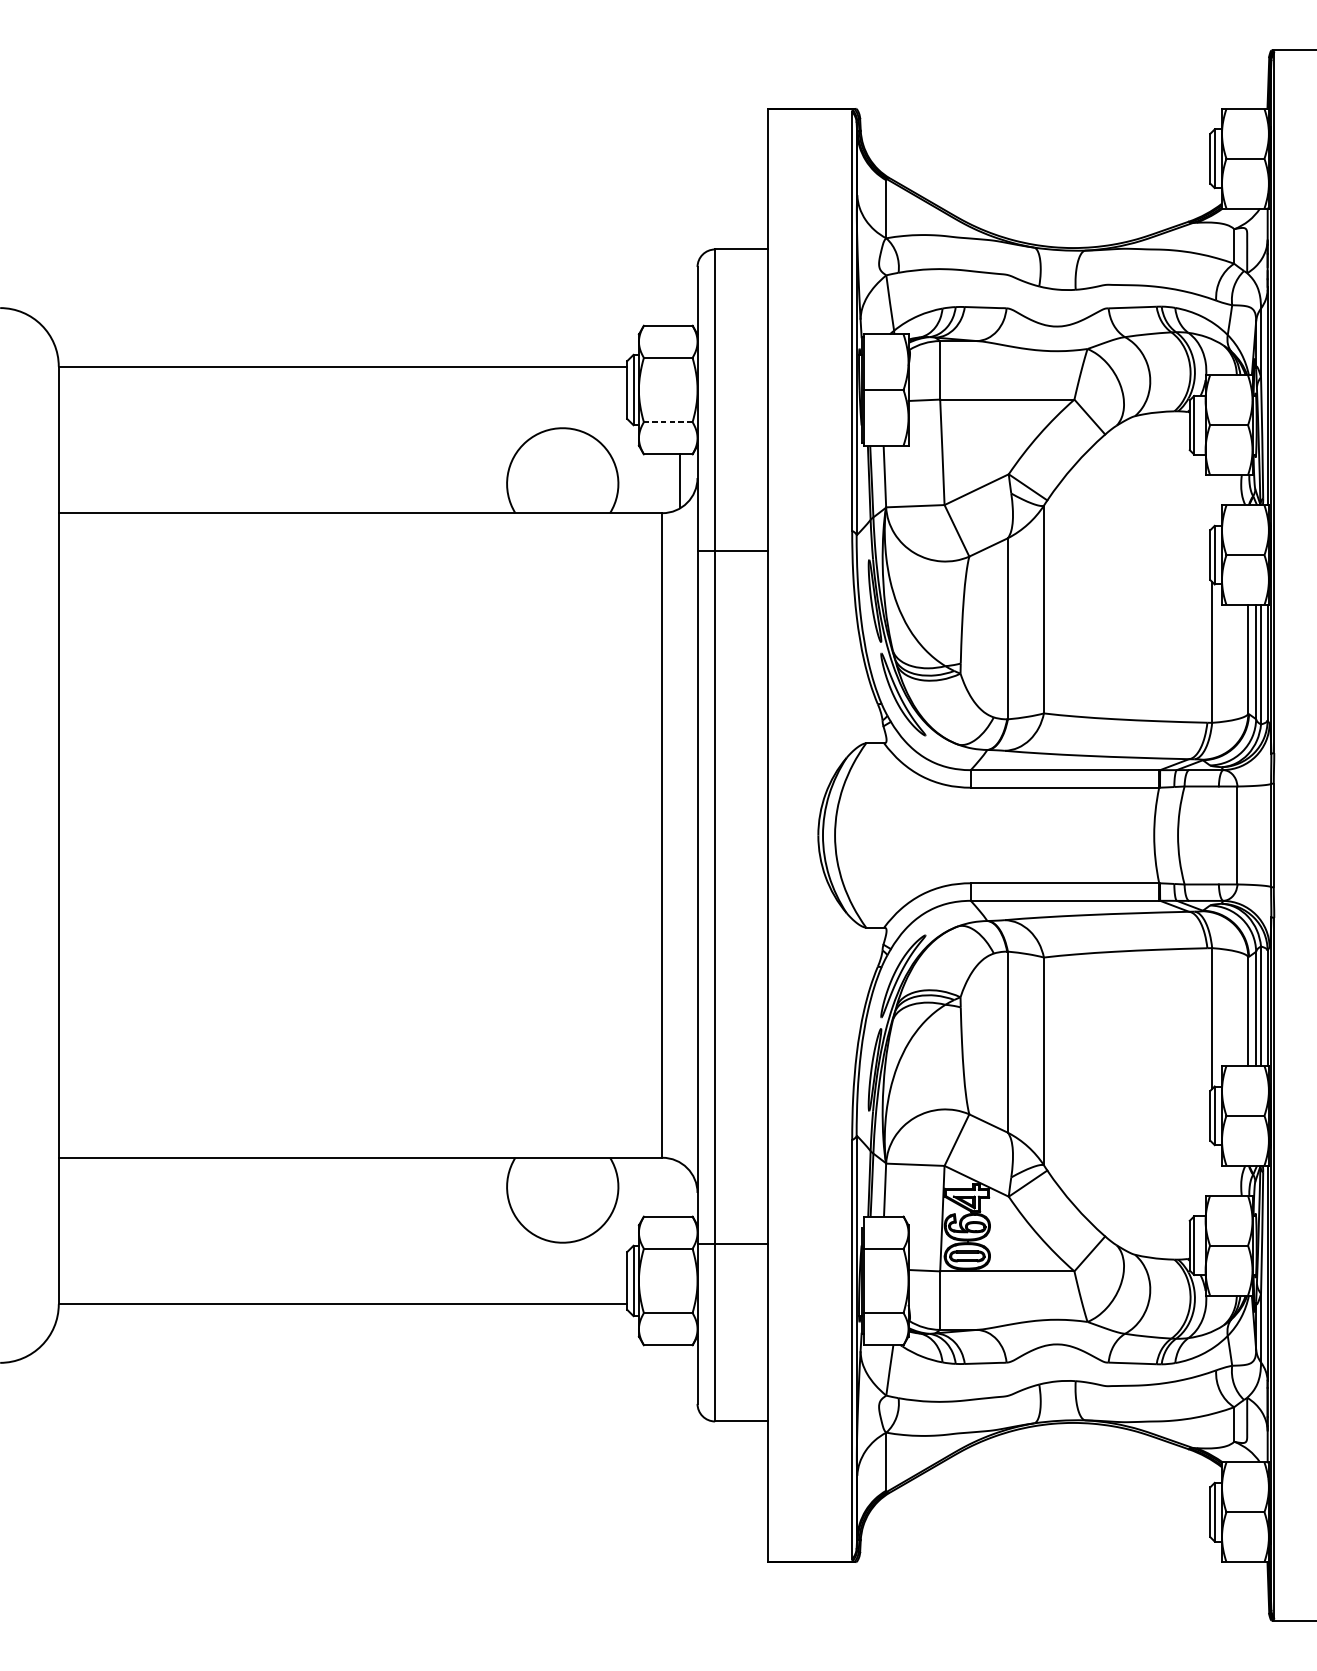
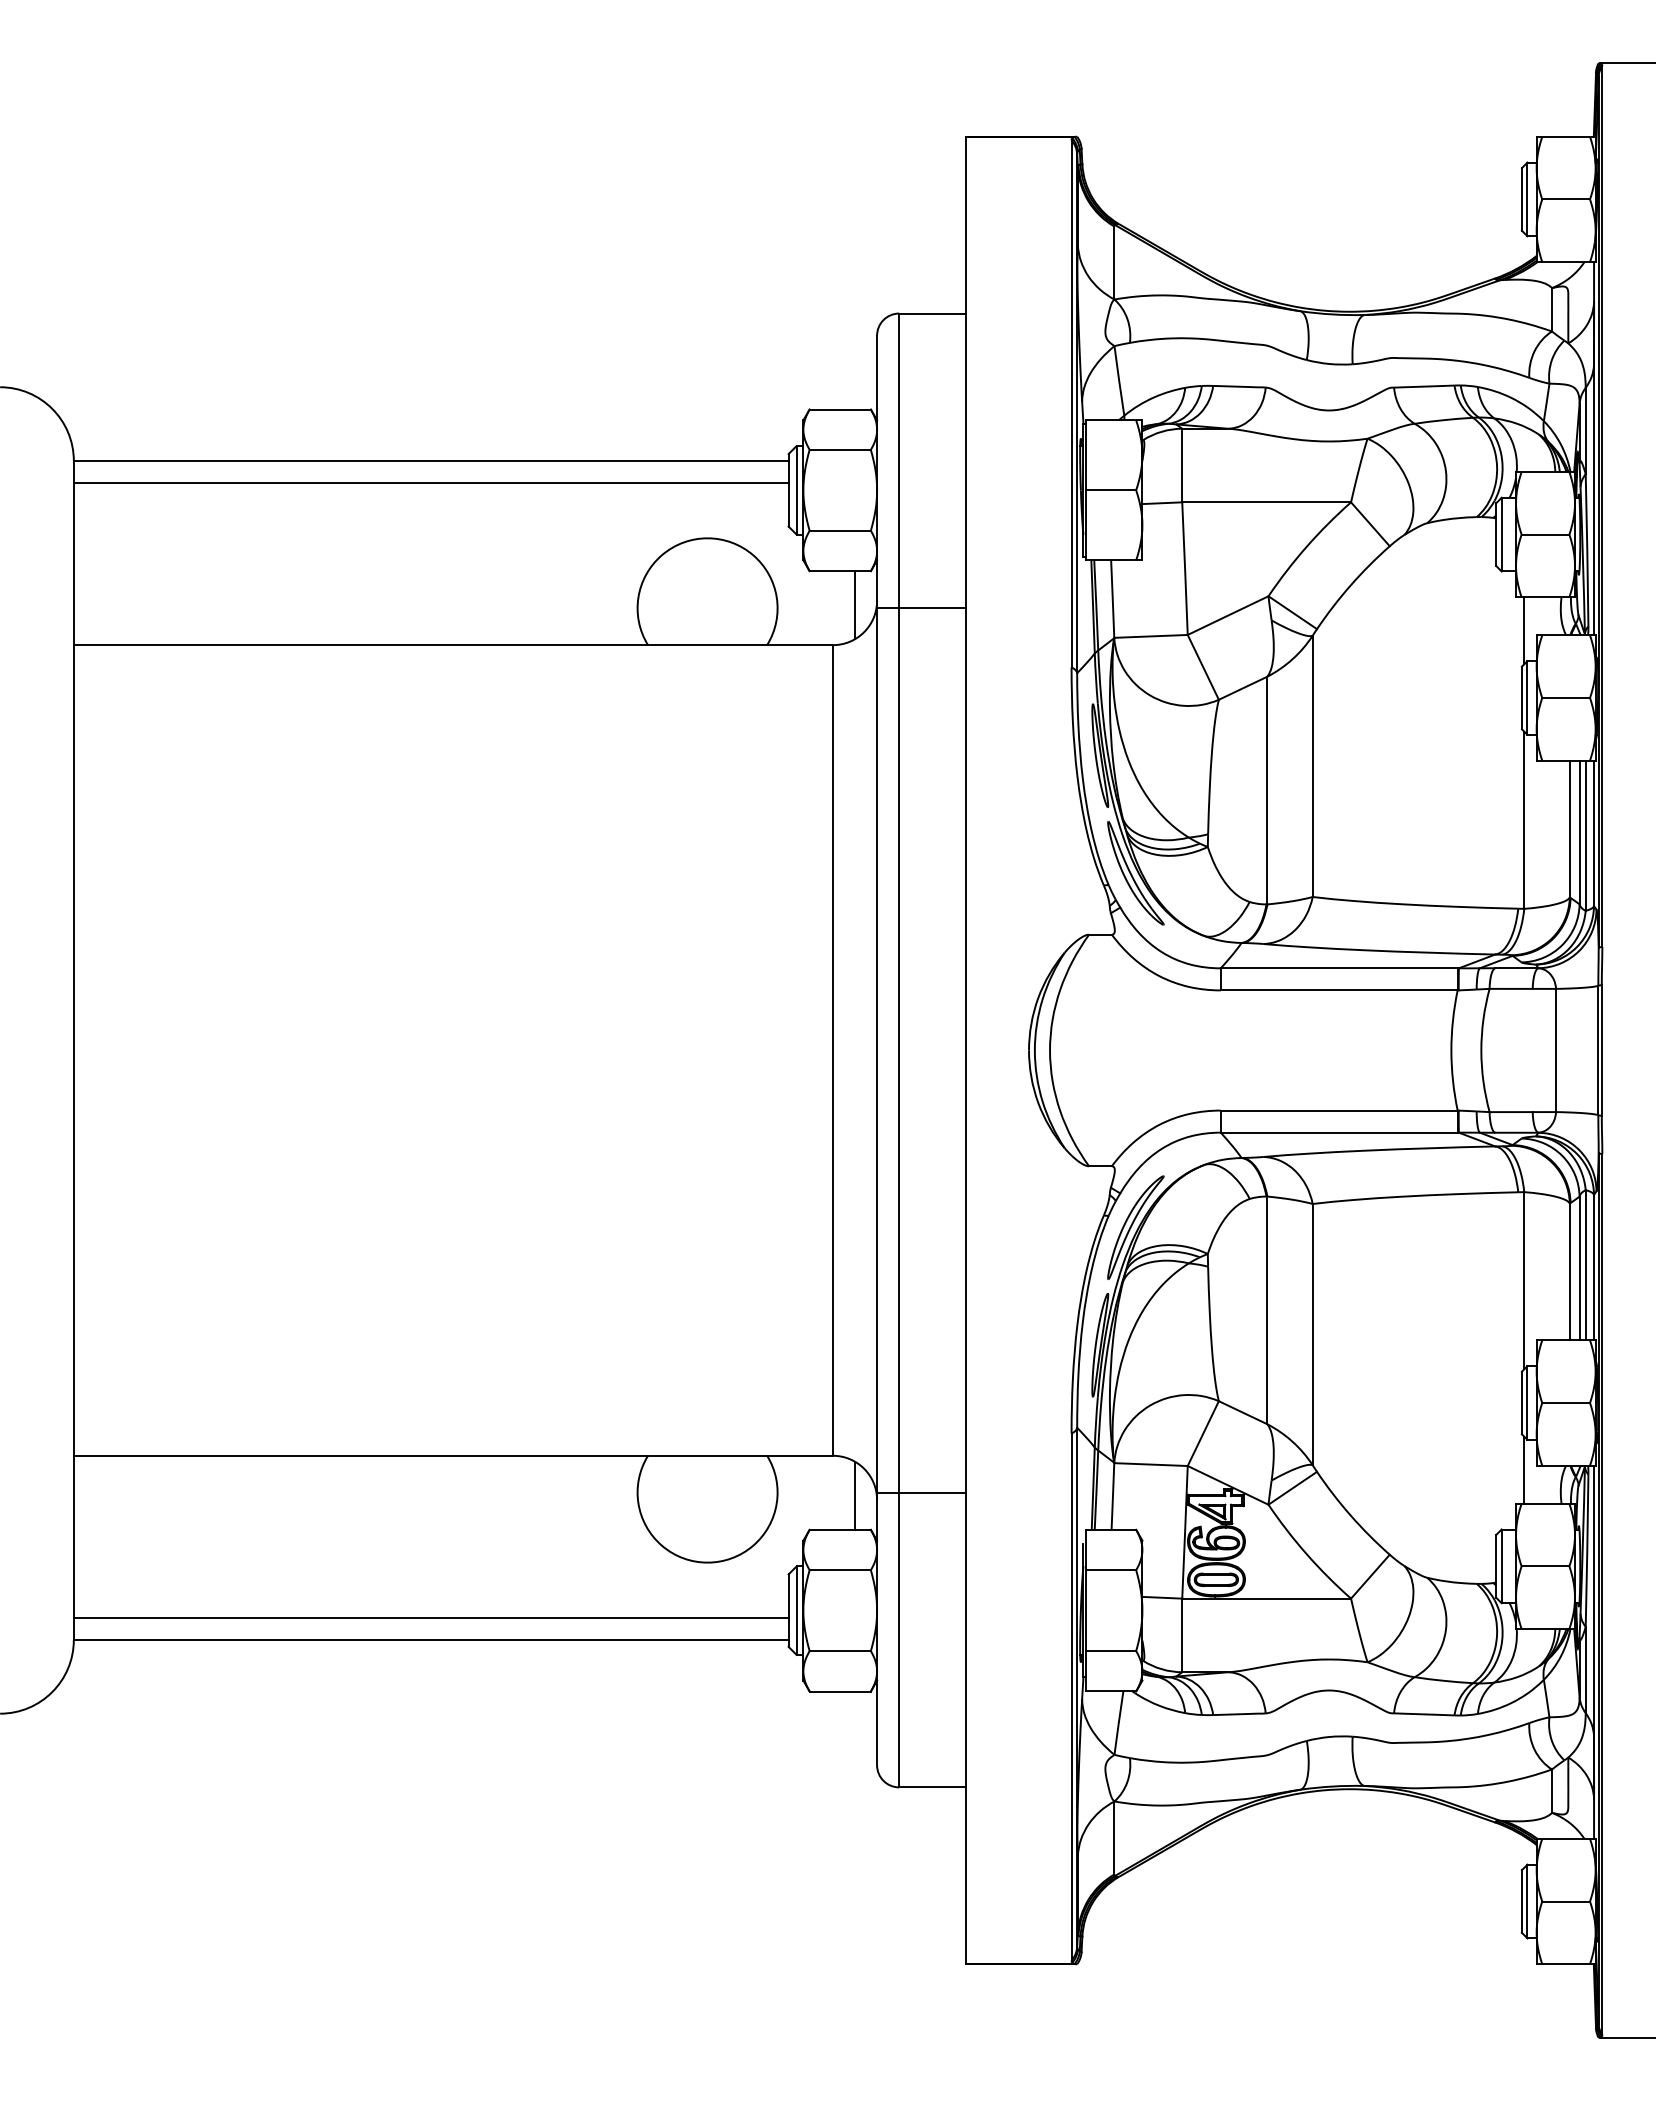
line: (342, 384) -> (430, 483), added
line: (668, 421) -> (840, 530), dashed -> solid
line: (1212, 501) -> (1524, 630), added
line: (732, 550) -> (921, 608), moved
line: (1212, 1168) -> (1524, 1469), added
line: (679, 1189) -> (854, 1495), added
line: (732, 1244) -> (921, 1492), moved
line: (342, 1286) -> (430, 1617), added

